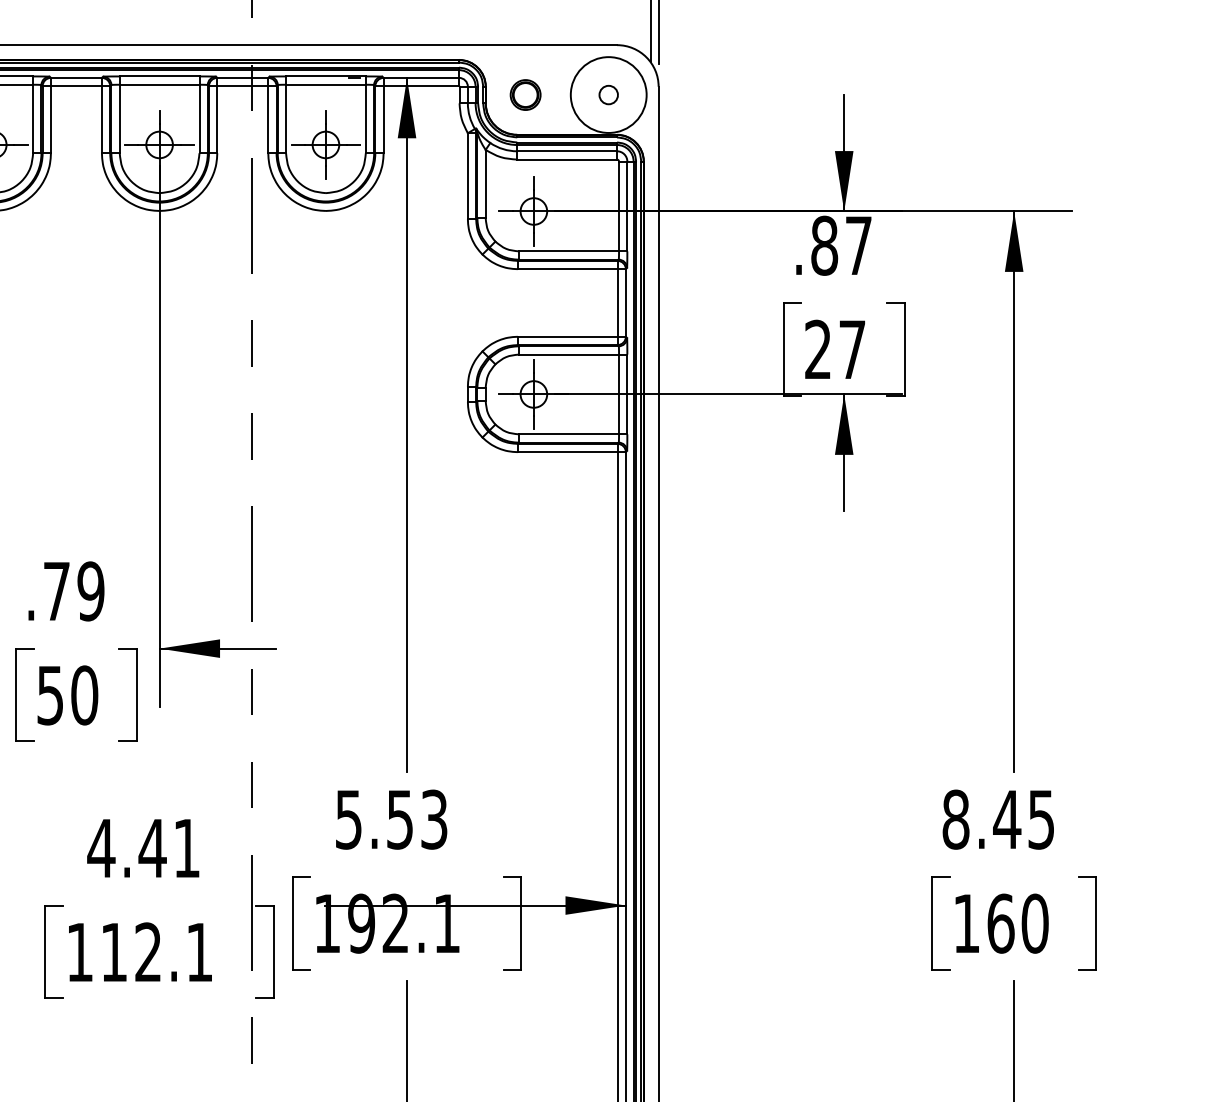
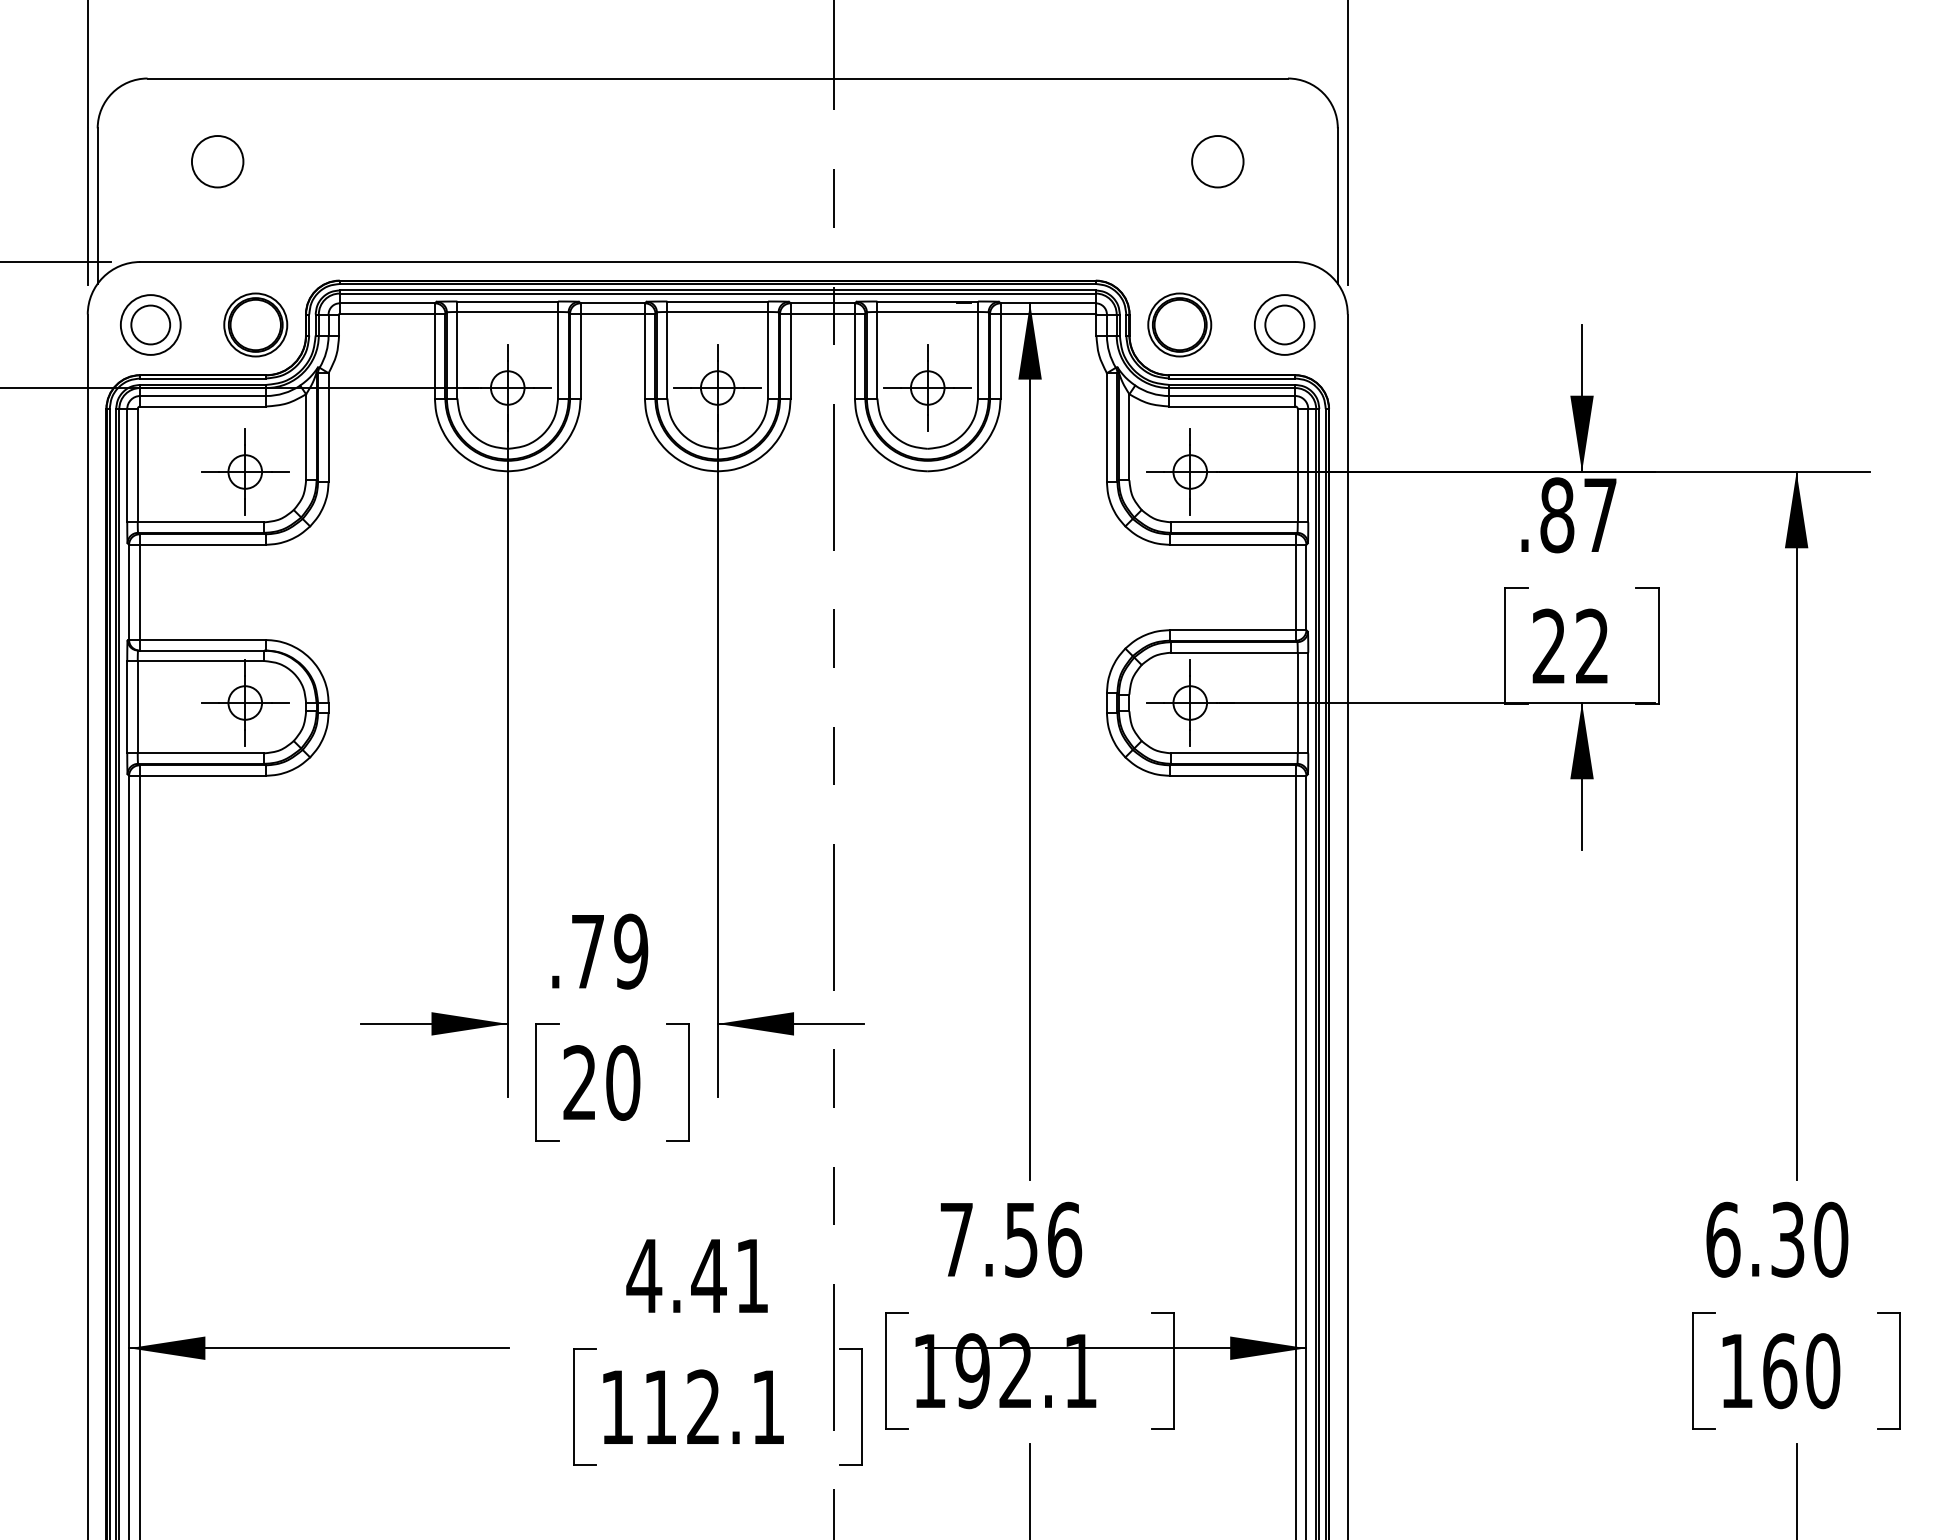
part: (525, 94) -> (1179, 324), size x1.67
circle: (608, 94) -> (1284, 324), size x0.62
circle: (608, 94) -> (1284, 324), size x1.67
text: (852, 348) -> (1592, 645), 27 -> 22
text: (50, 695) -> (579, 1082), 50 -> 20
text: (392, 819) -> (1011, 1239), 5.53 -> 7.56
text: (999, 819) -> (1777, 1239), 8.45 -> 6.30

